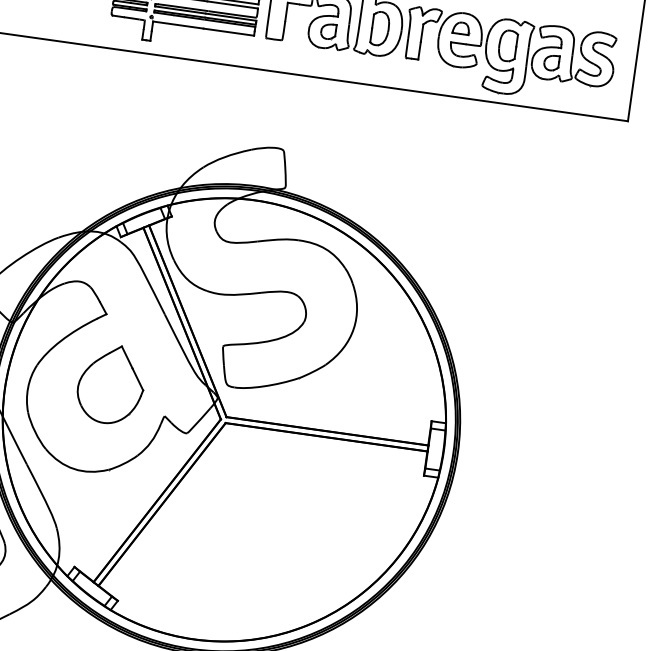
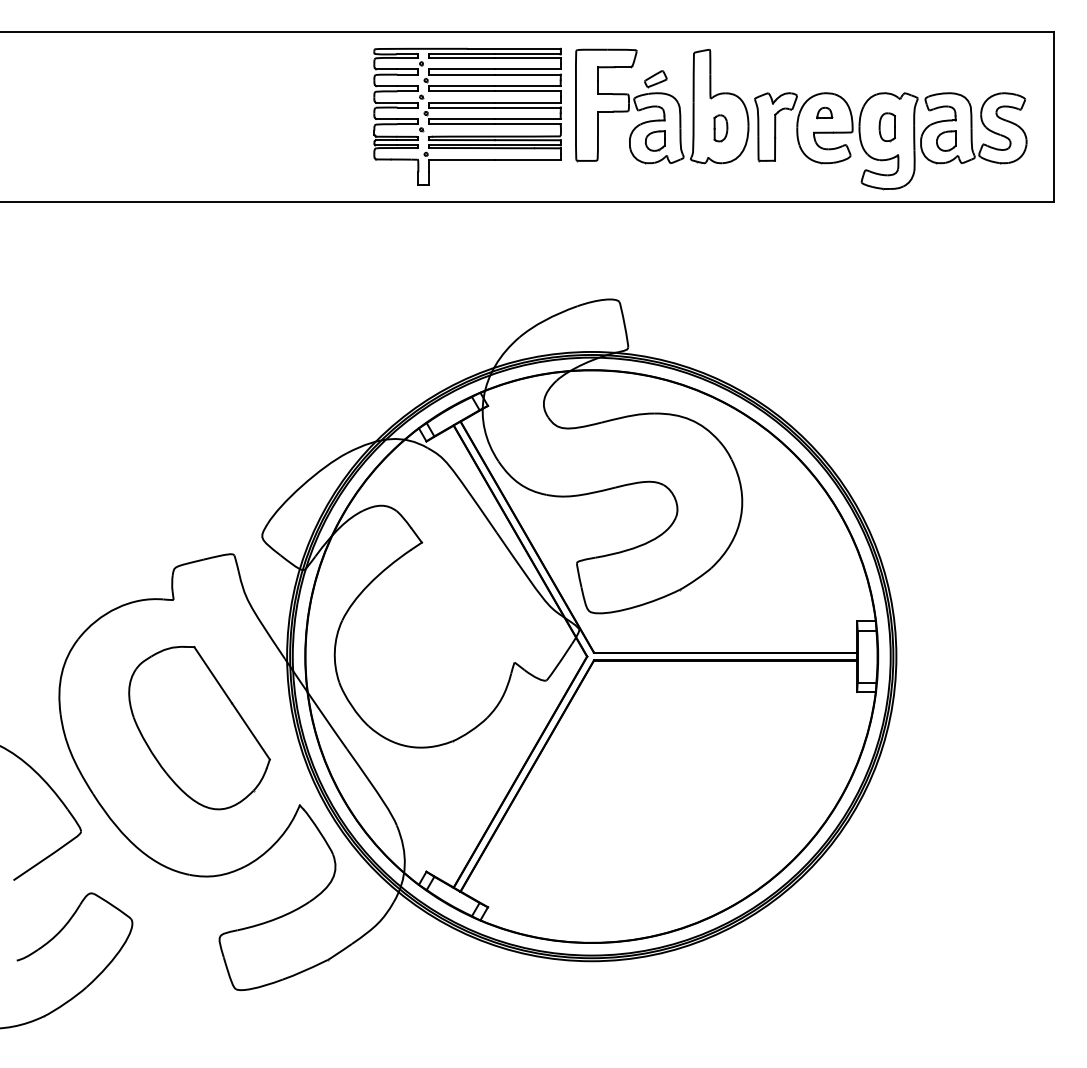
part: (461, 27) -> (824, 112), size x0.7
part: (379, 28) -> (720, 128), size x0.6
part: (508, 46) -> (887, 127), size x0.7
part: (111, 384) -> (440, 631), removed

